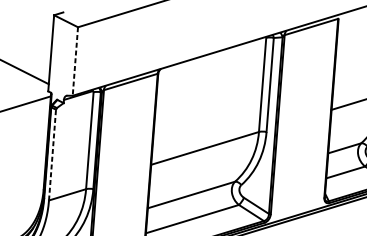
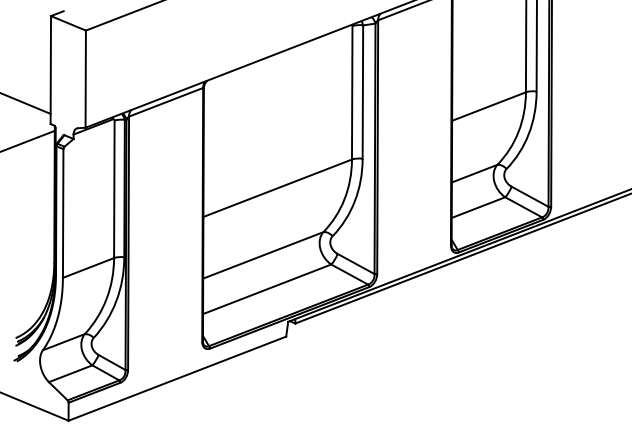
line: (75, 61) -> (85, 79), dashed -> solid
line: (52, 155) -> (63, 213), dashed -> solid

